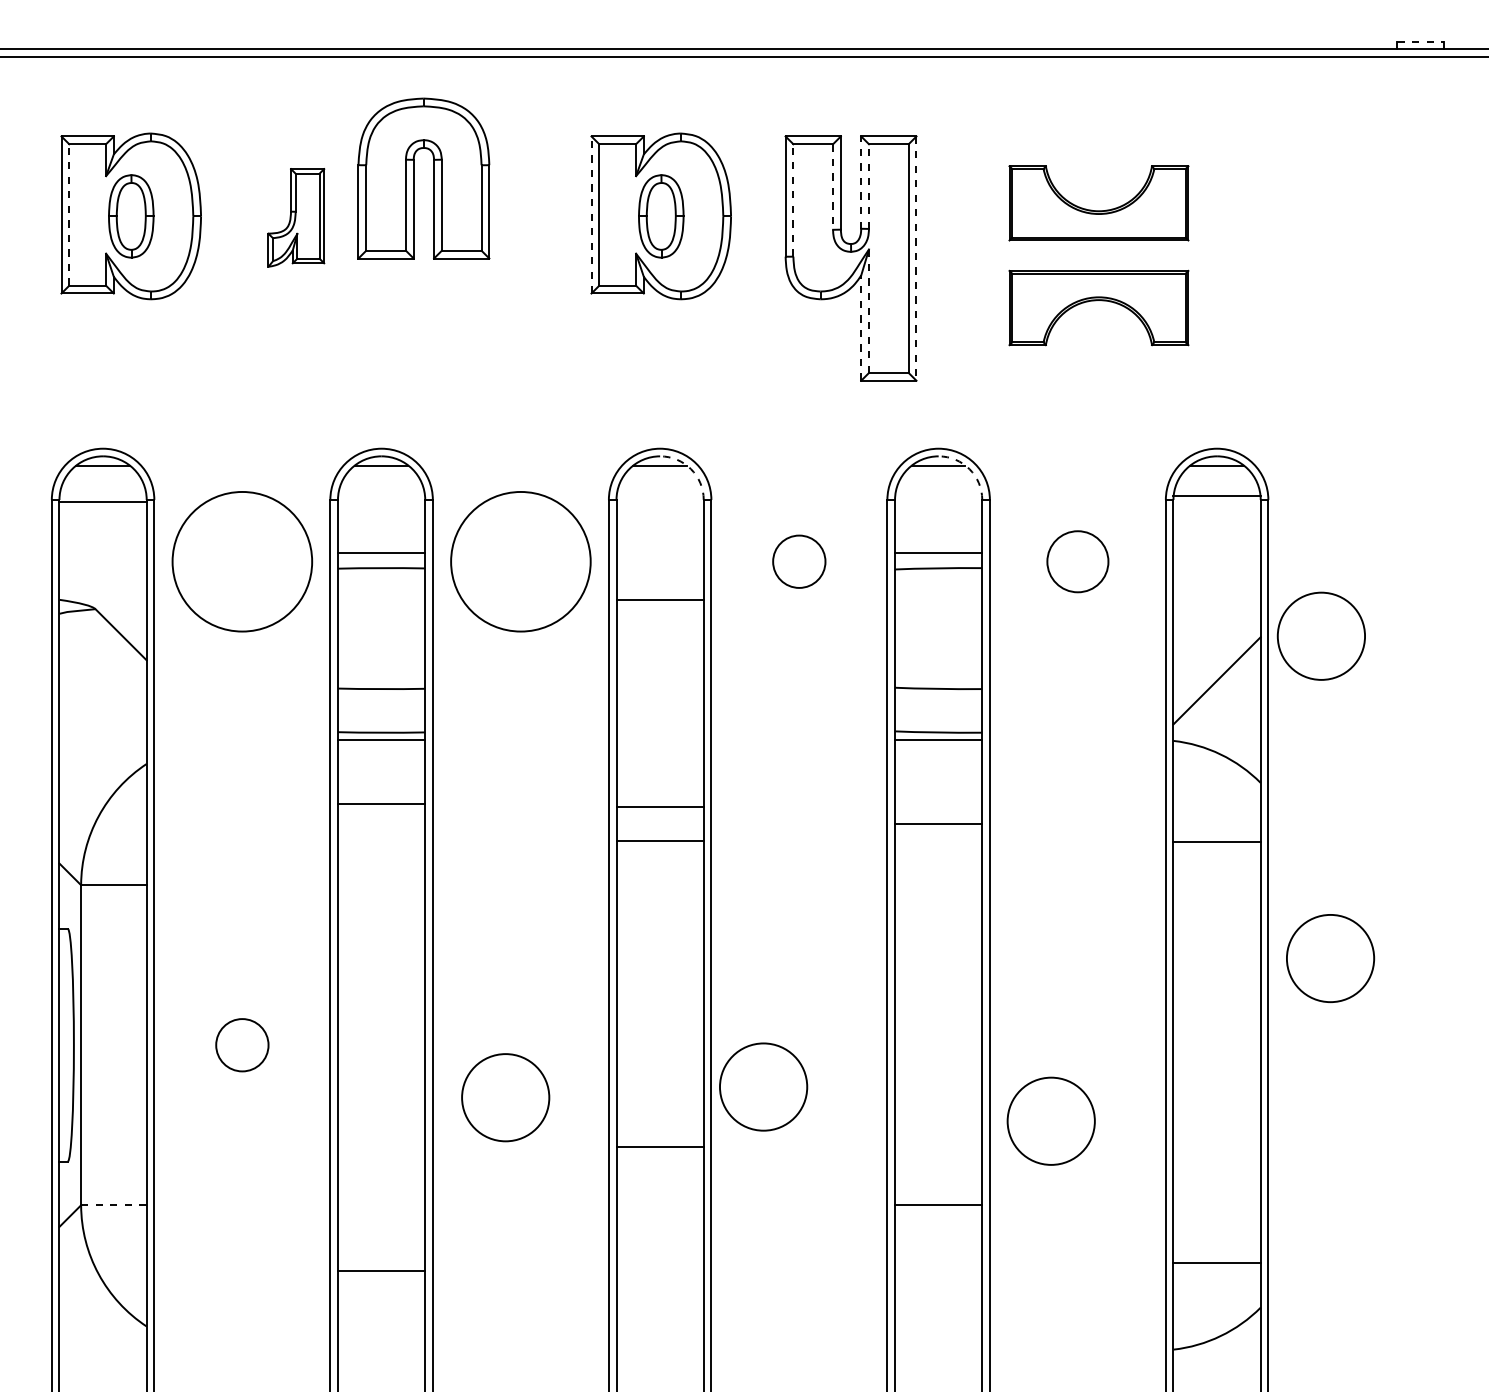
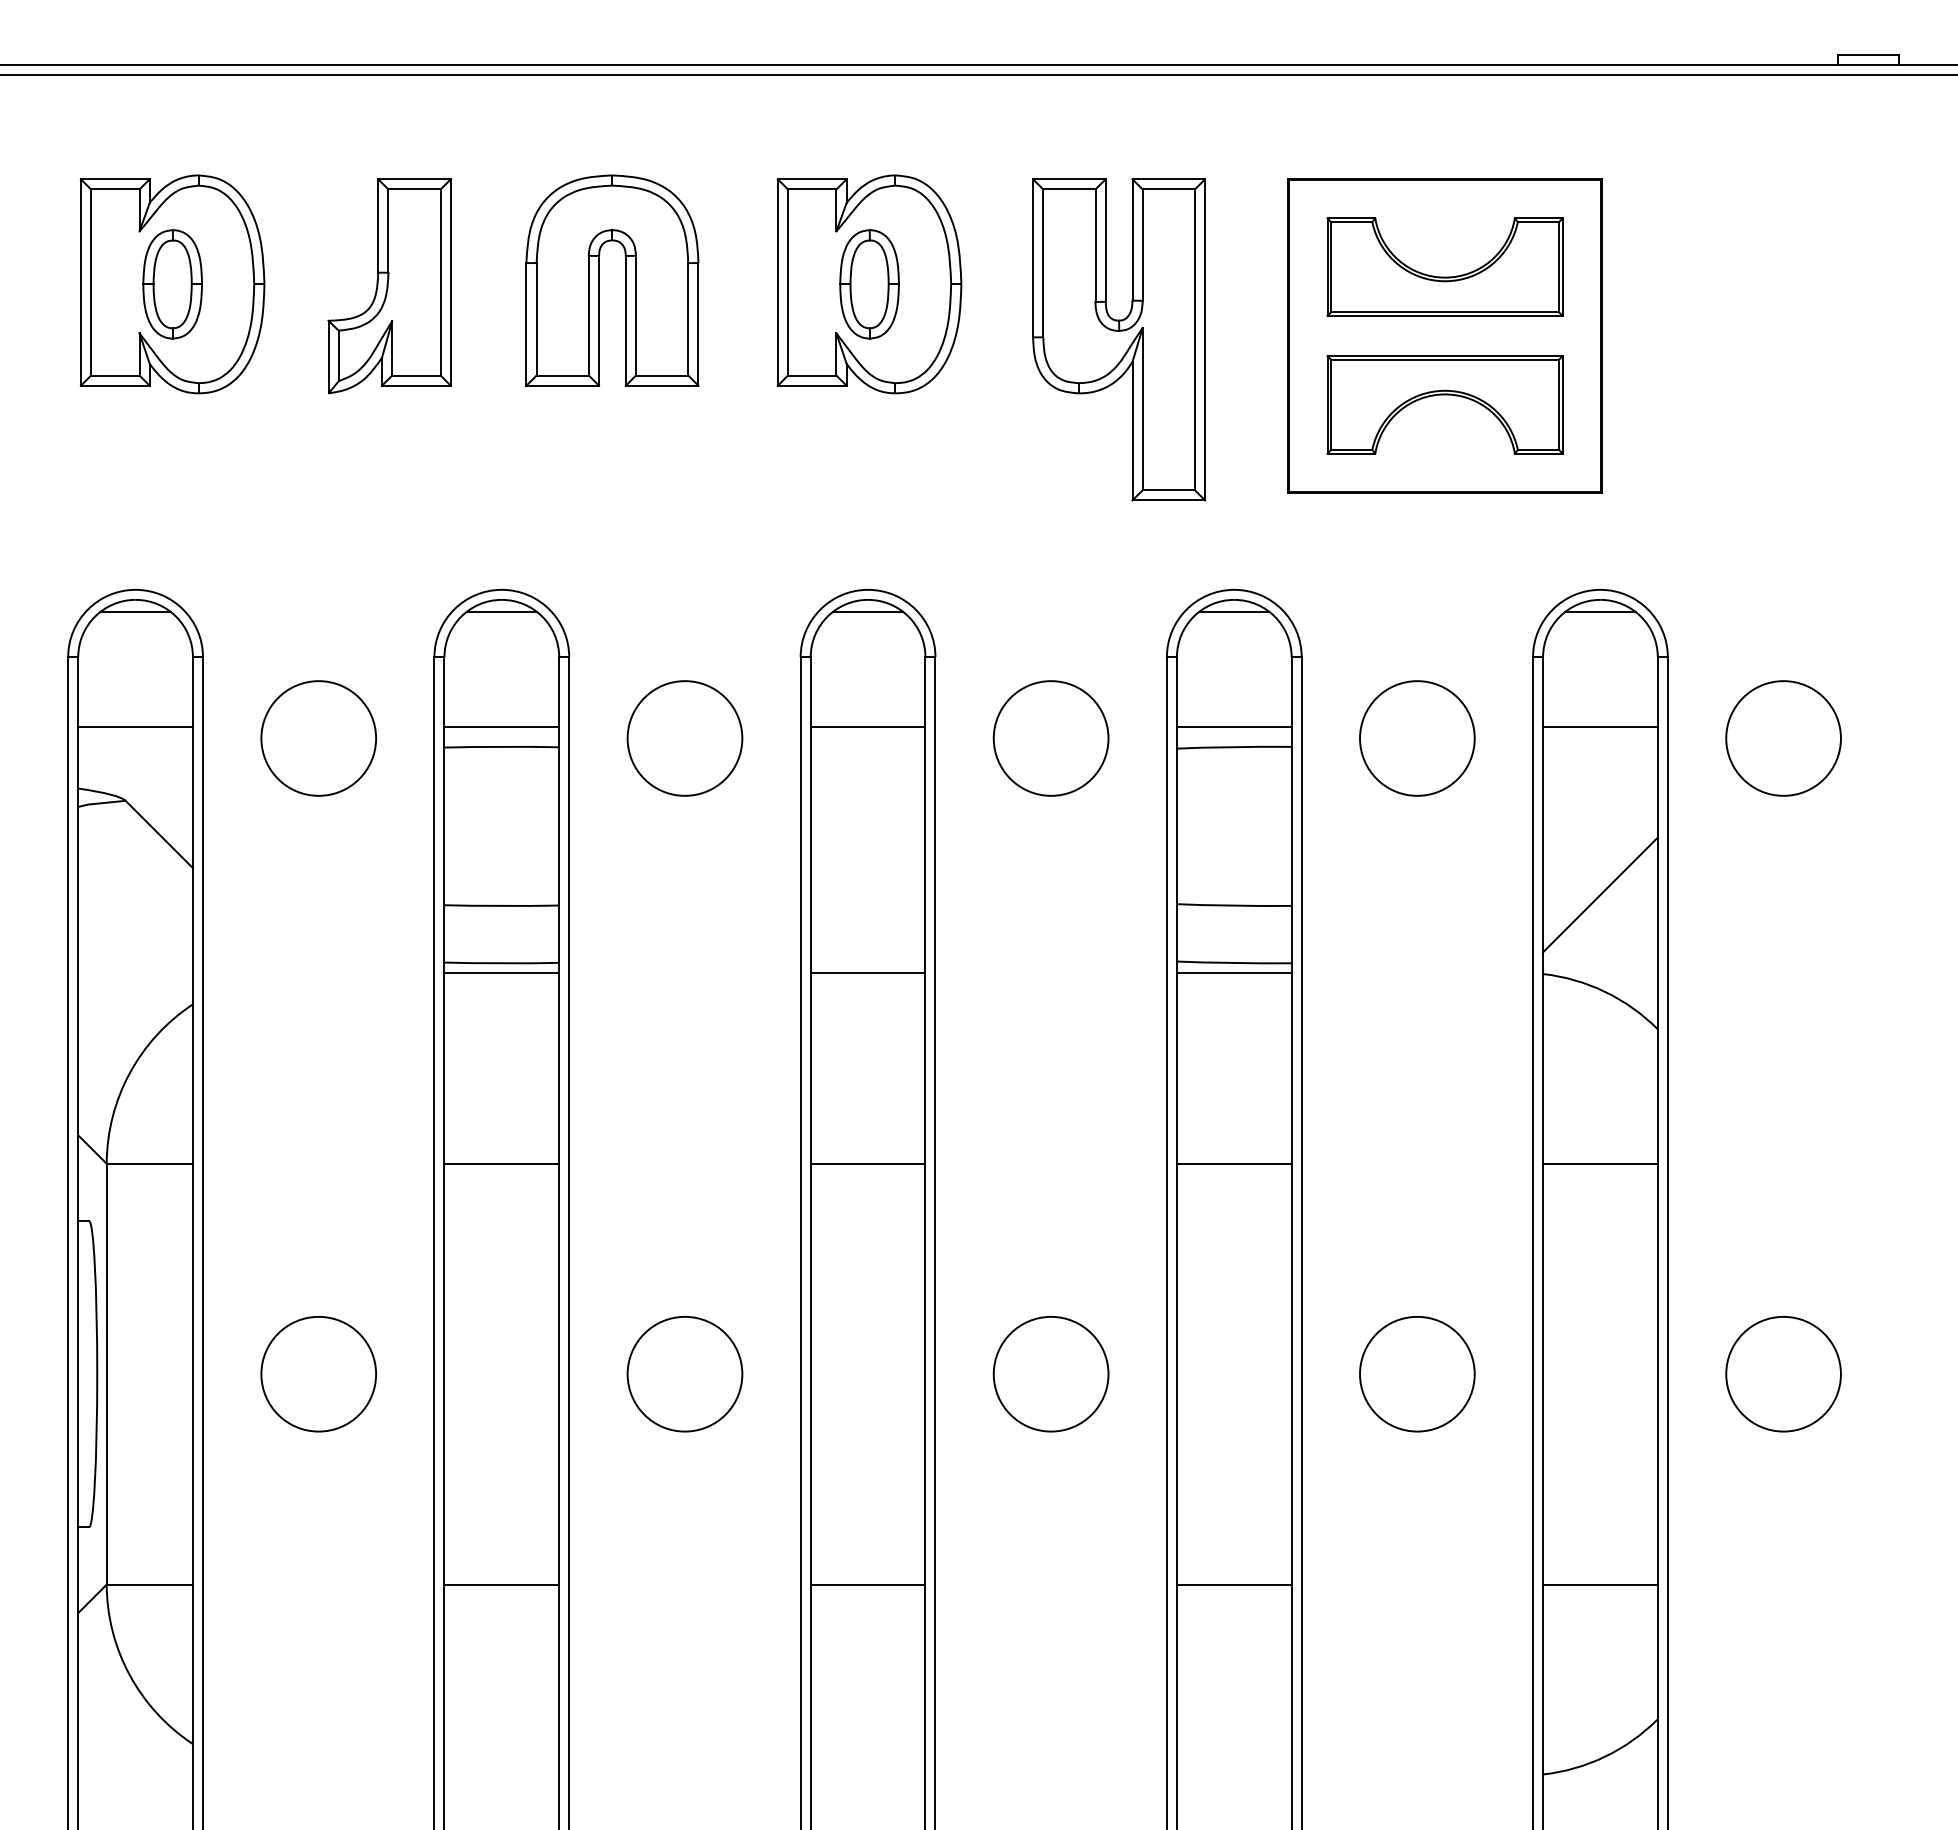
line: (1420, 41) -> (1868, 54), dashed -> solid
part: (414, 178) -> (599, 280), moved
line: (861, 182) -> (1132, 239), dashed -> solid
line: (868, 186) -> (1142, 245), dashed -> solid
line: (833, 187) -> (1095, 246), dashed -> solid
line: (793, 200) -> (1043, 263), dashed -> solid
line: (69, 214) -> (91, 282), dashed -> solid
line: (591, 214) -> (777, 282), dashed -> solid
part: (296, 218) -> (389, 286), size x1.67
part: (1098, 255) -> (1444, 335), added
line: (916, 258) -> (1205, 339), dashed -> solid
line: (868, 310) -> (1142, 408), dashed -> solid
line: (861, 327) -> (1132, 430), dashed -> solid
arc: (690, 468) -> (908, 616), dashed -> solid
arc: (969, 468) -> (1274, 616), dashed -> solid
line: (1217, 496) -> (1600, 726), moved
line: (103, 502) -> (135, 726), moved
circle: (242, 561) -> (318, 738), size x0.62
circle: (520, 561) -> (684, 738), size x0.62
circle: (798, 561) -> (1050, 738), size x1.67
circle: (1077, 561) -> (1417, 738), size x1.43
line: (659, 599) -> (867, 726), moved
circle: (1321, 636) -> (1783, 738), moved
line: (381, 803) -> (501, 1163), moved
line: (659, 806) -> (867, 972), moved
line: (938, 824) -> (1233, 1163), moved
line: (659, 840) -> (867, 1163), moved
line: (1217, 841) -> (1600, 1163), moved
circle: (1330, 958) -> (1783, 1374), moved
circle: (242, 1044) -> (318, 1373), size x1.67
circle: (763, 1087) -> (1050, 1374), moved
circle: (505, 1097) -> (684, 1374), moved
circle: (1051, 1121) -> (1417, 1374), moved
line: (659, 1146) -> (867, 1584), moved
line: (114, 1205) -> (150, 1584), dashed -> solid
line: (1217, 1262) -> (1600, 1584), moved
line: (381, 1271) -> (501, 1584), moved

